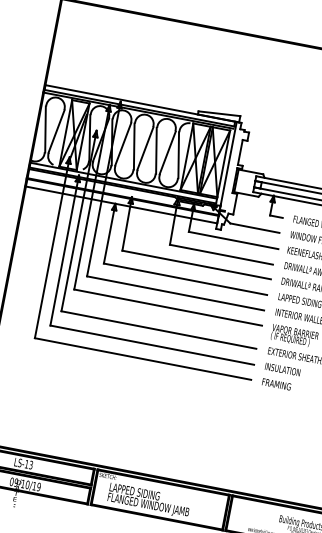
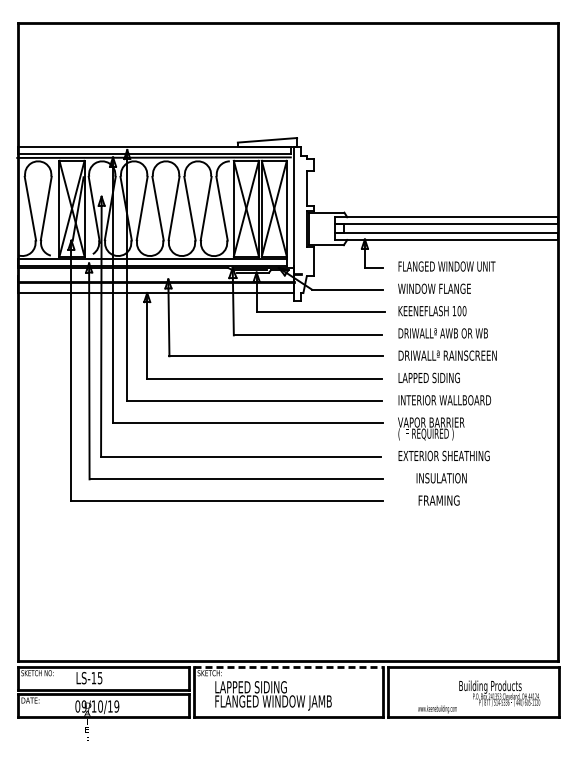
text: (282, 369) -> (441, 478), moved
text: (276, 384) -> (438, 500), moved
text: (31, 464) -> (100, 677), LS-13 -> LS-15
line: (163, 482) -> (288, 666), solid -> dashed

